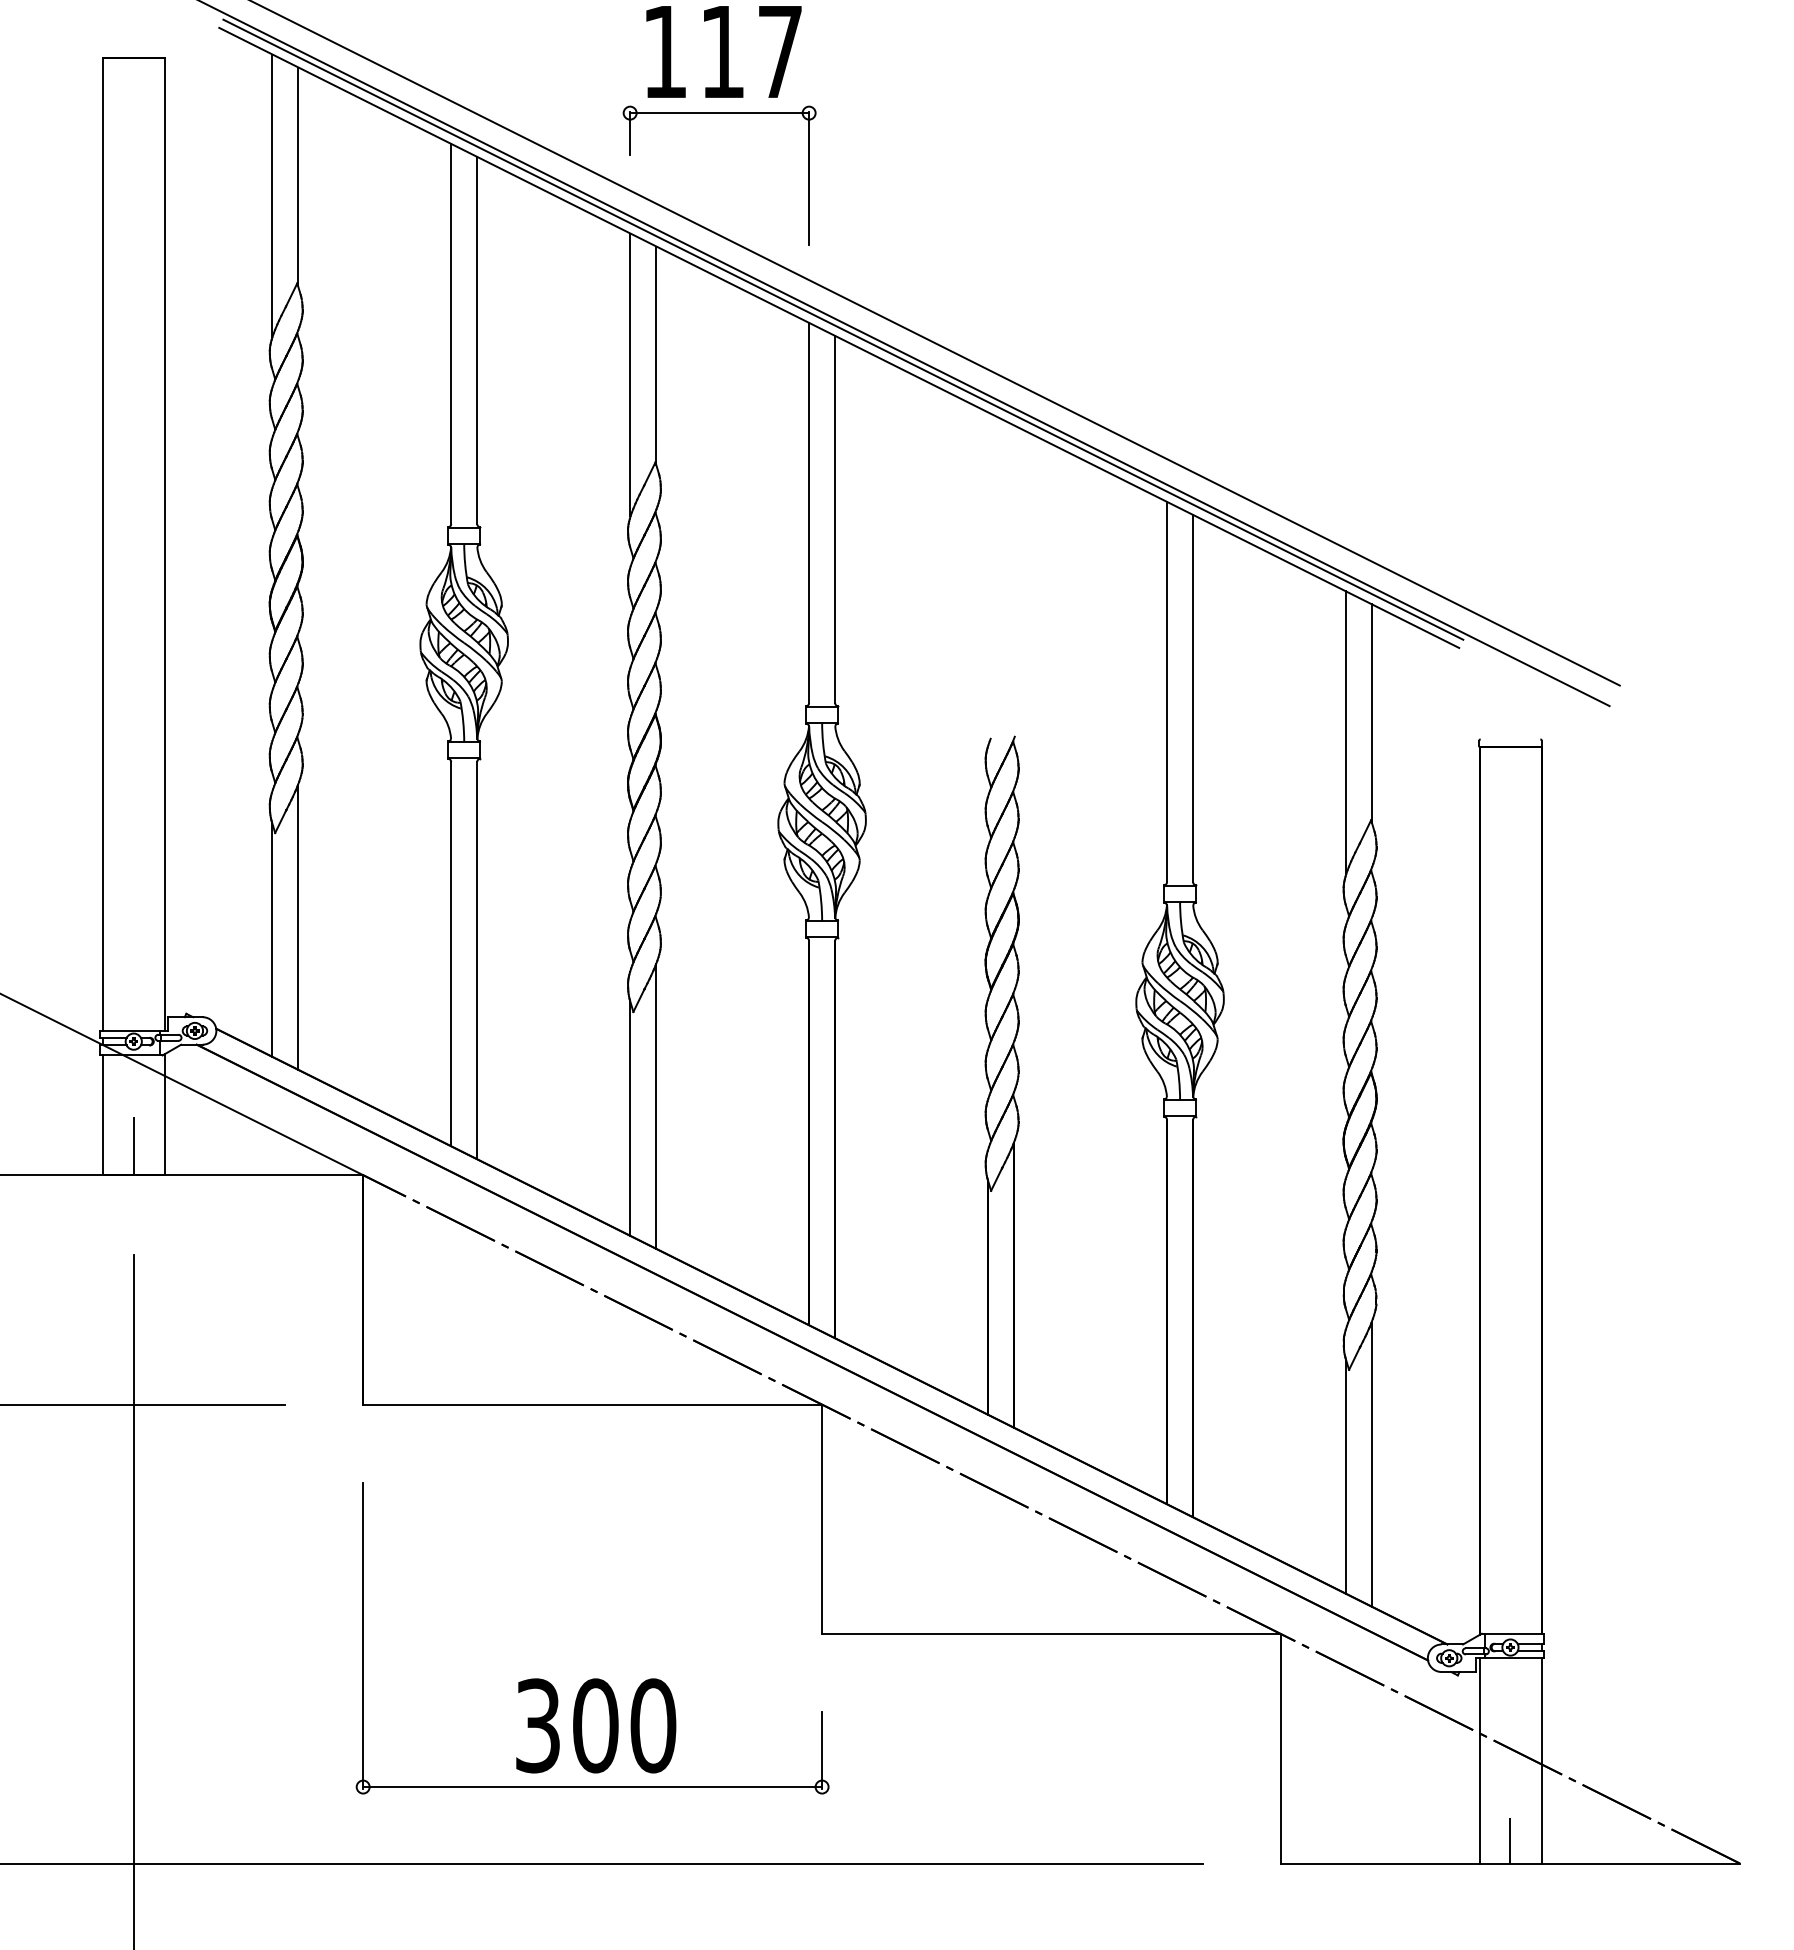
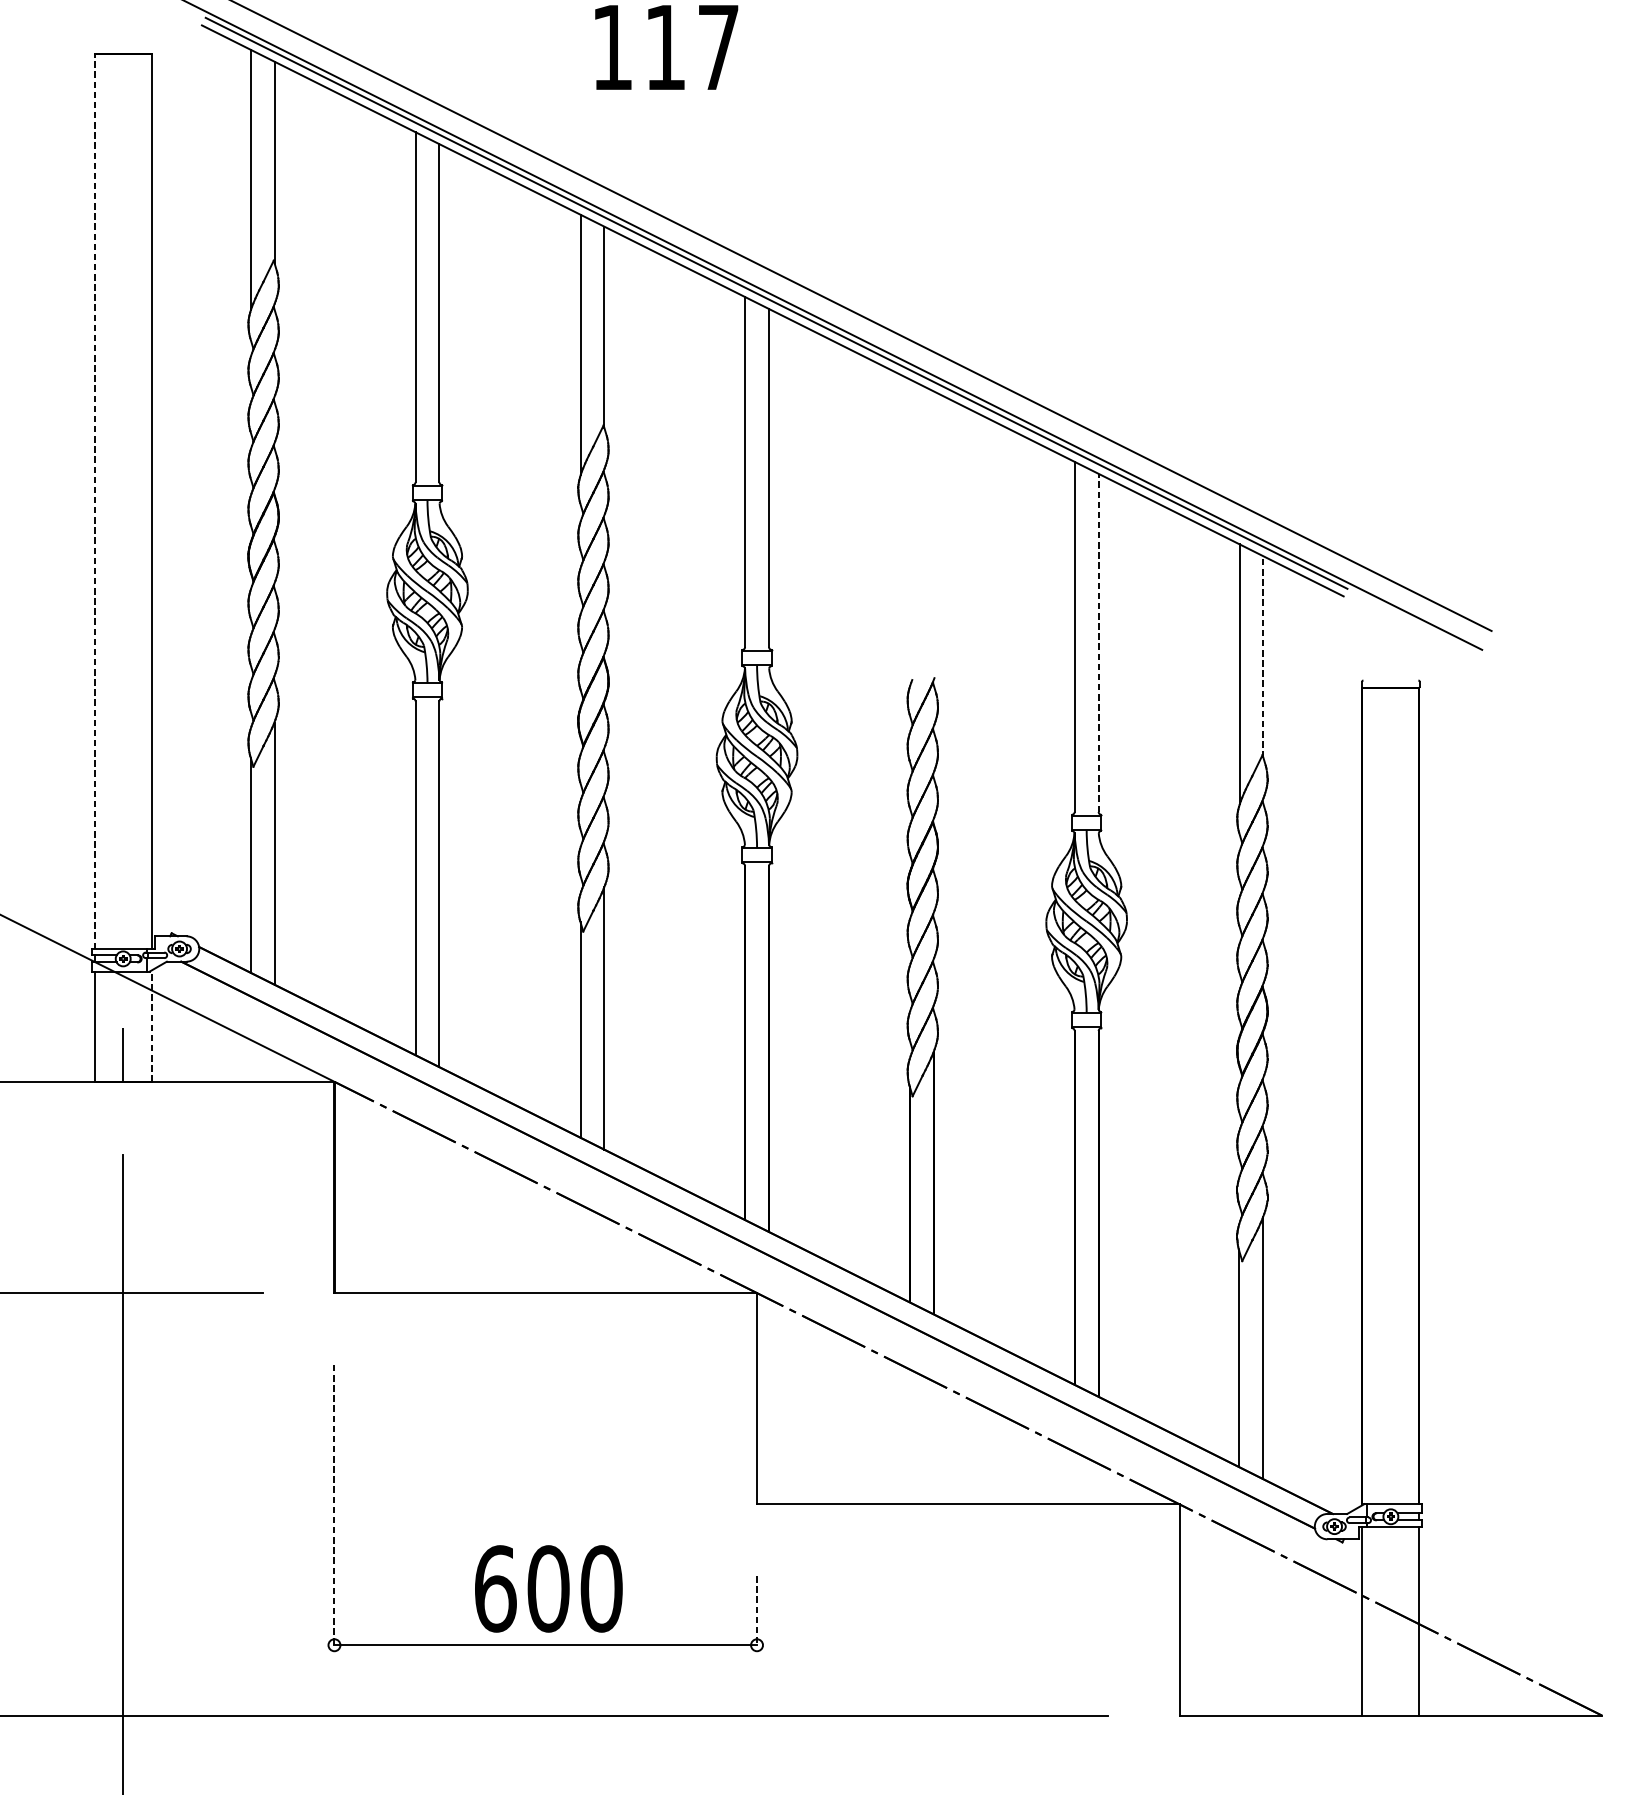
part: (719, 113) -> (662, 104), removed
line: (102, 544) -> (94, 501), solid -> dashed
line: (1193, 698) -> (1099, 642), solid -> dashed
line: (1372, 713) -> (1263, 656), solid -> dashed
line: (164, 1114) -> (151, 1025), solid -> dashed
line: (363, 1635) -> (334, 1505), solid -> dashed
text: (538, 1725) -> (495, 1588), 300 -> 600
line: (822, 1750) -> (757, 1611), solid -> dashed
line: (1510, 1840) -> (1390, 1694), removed

